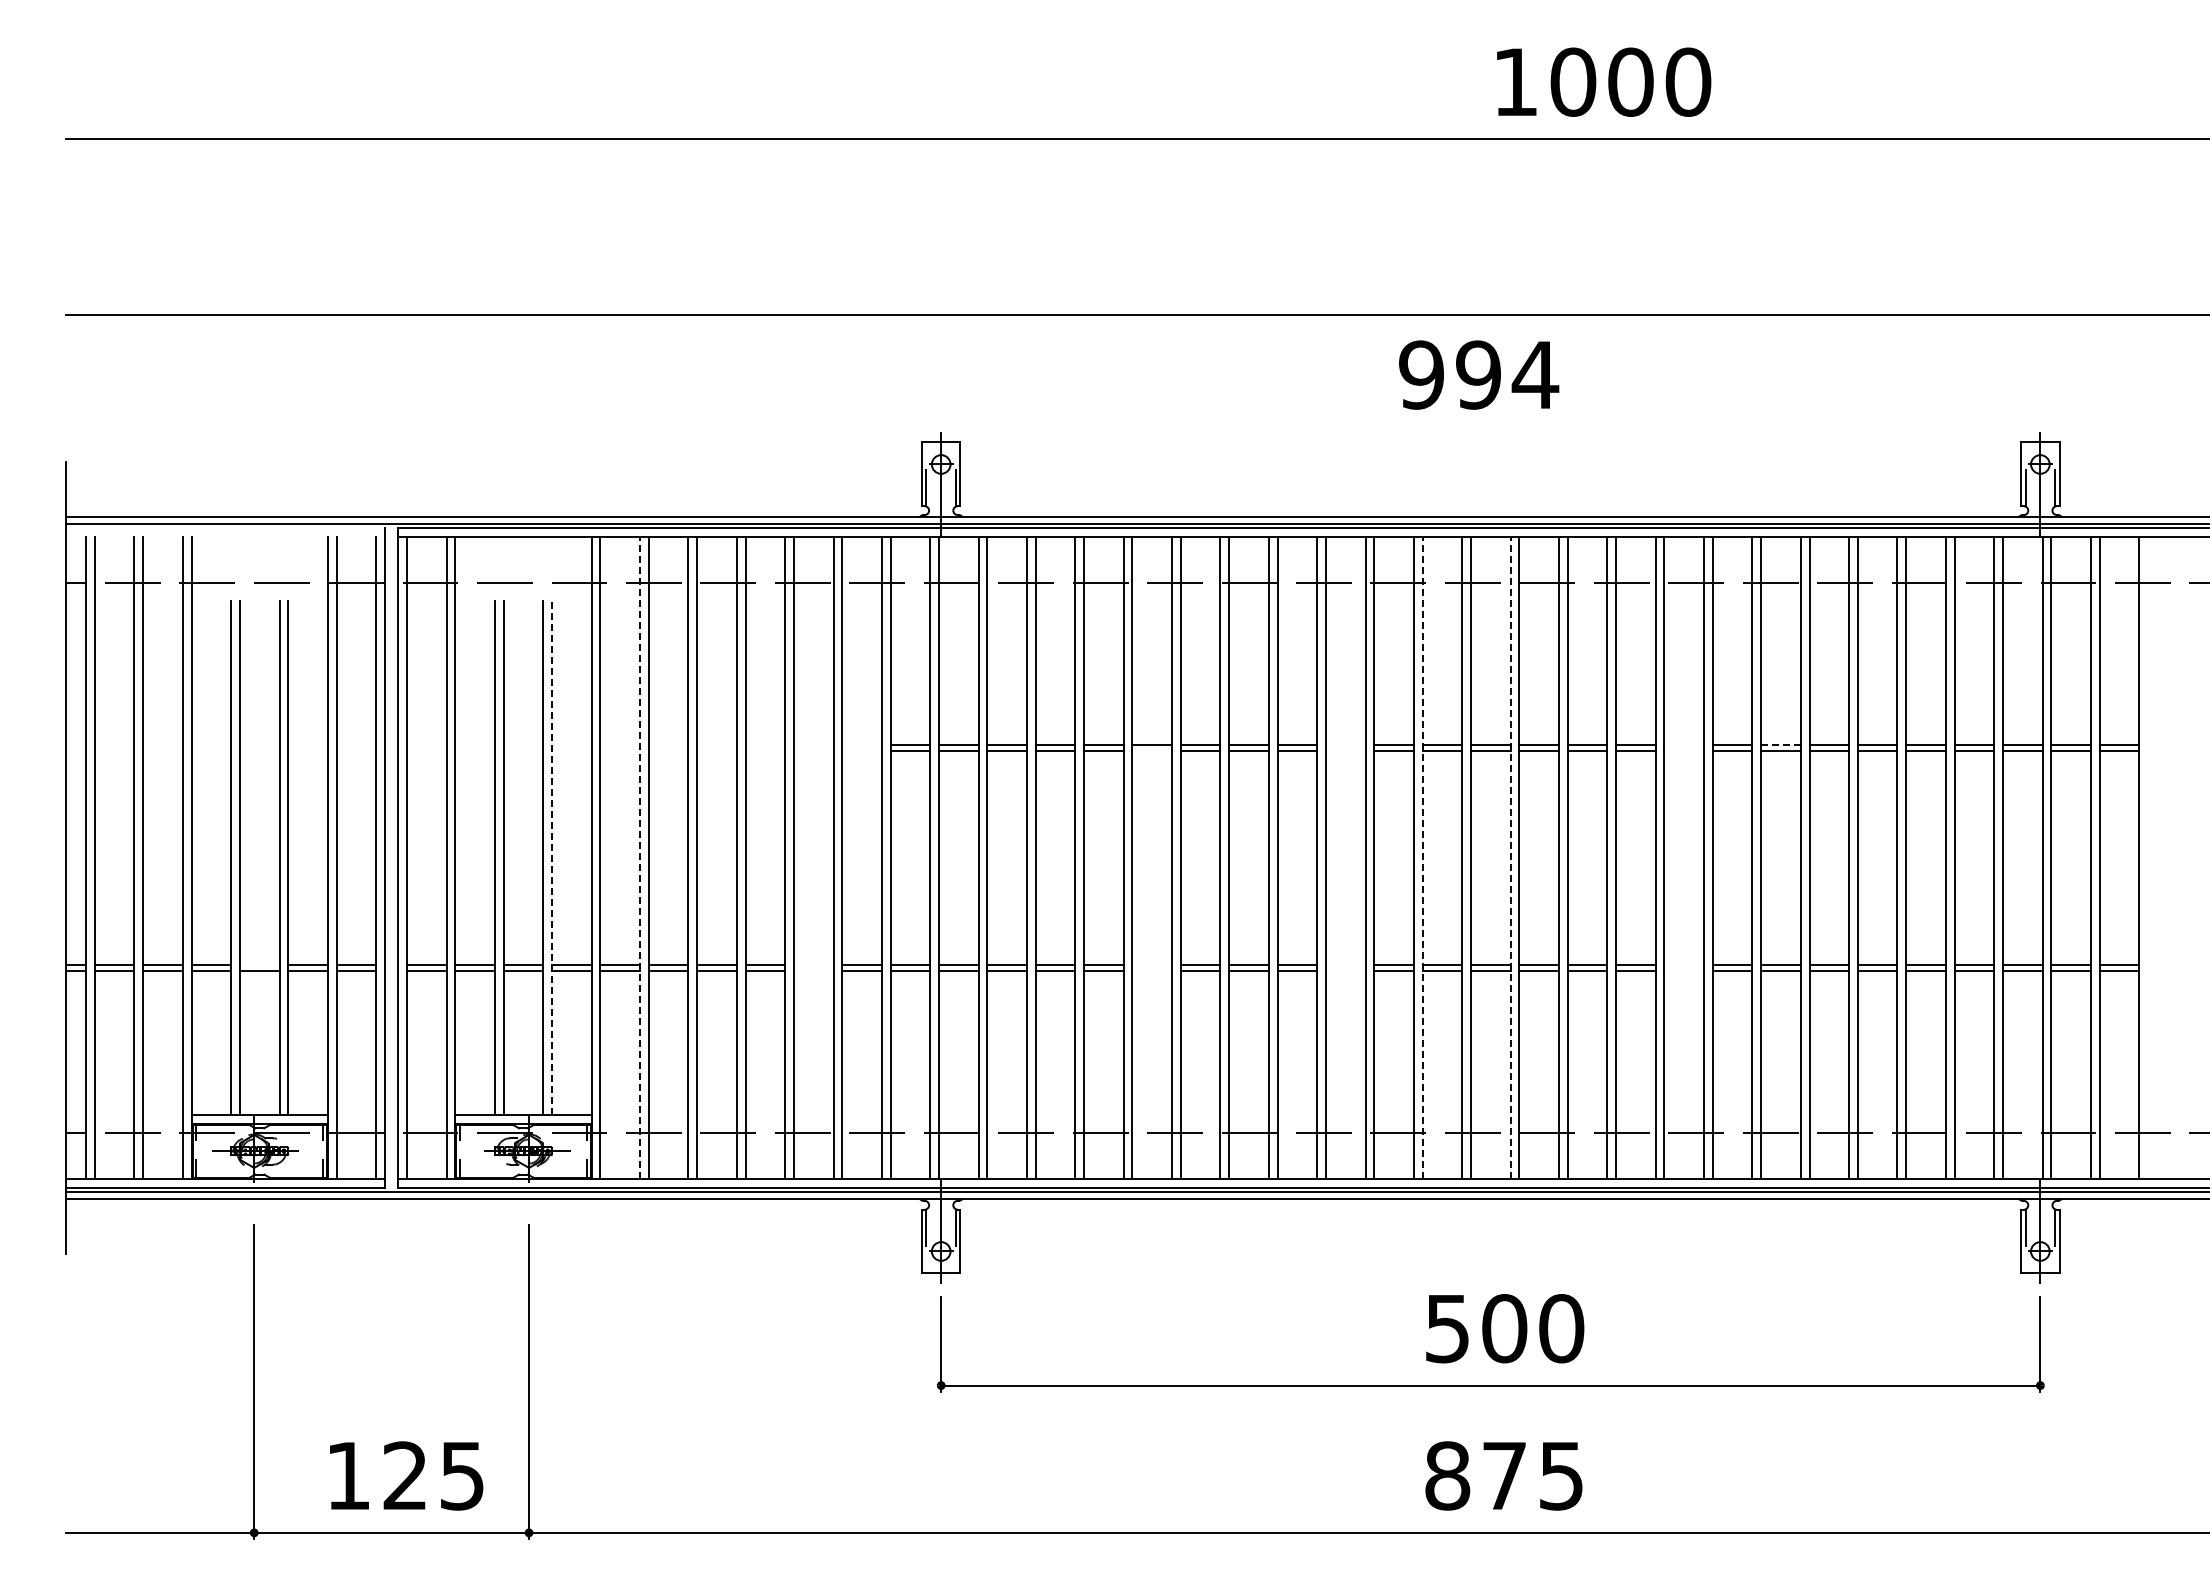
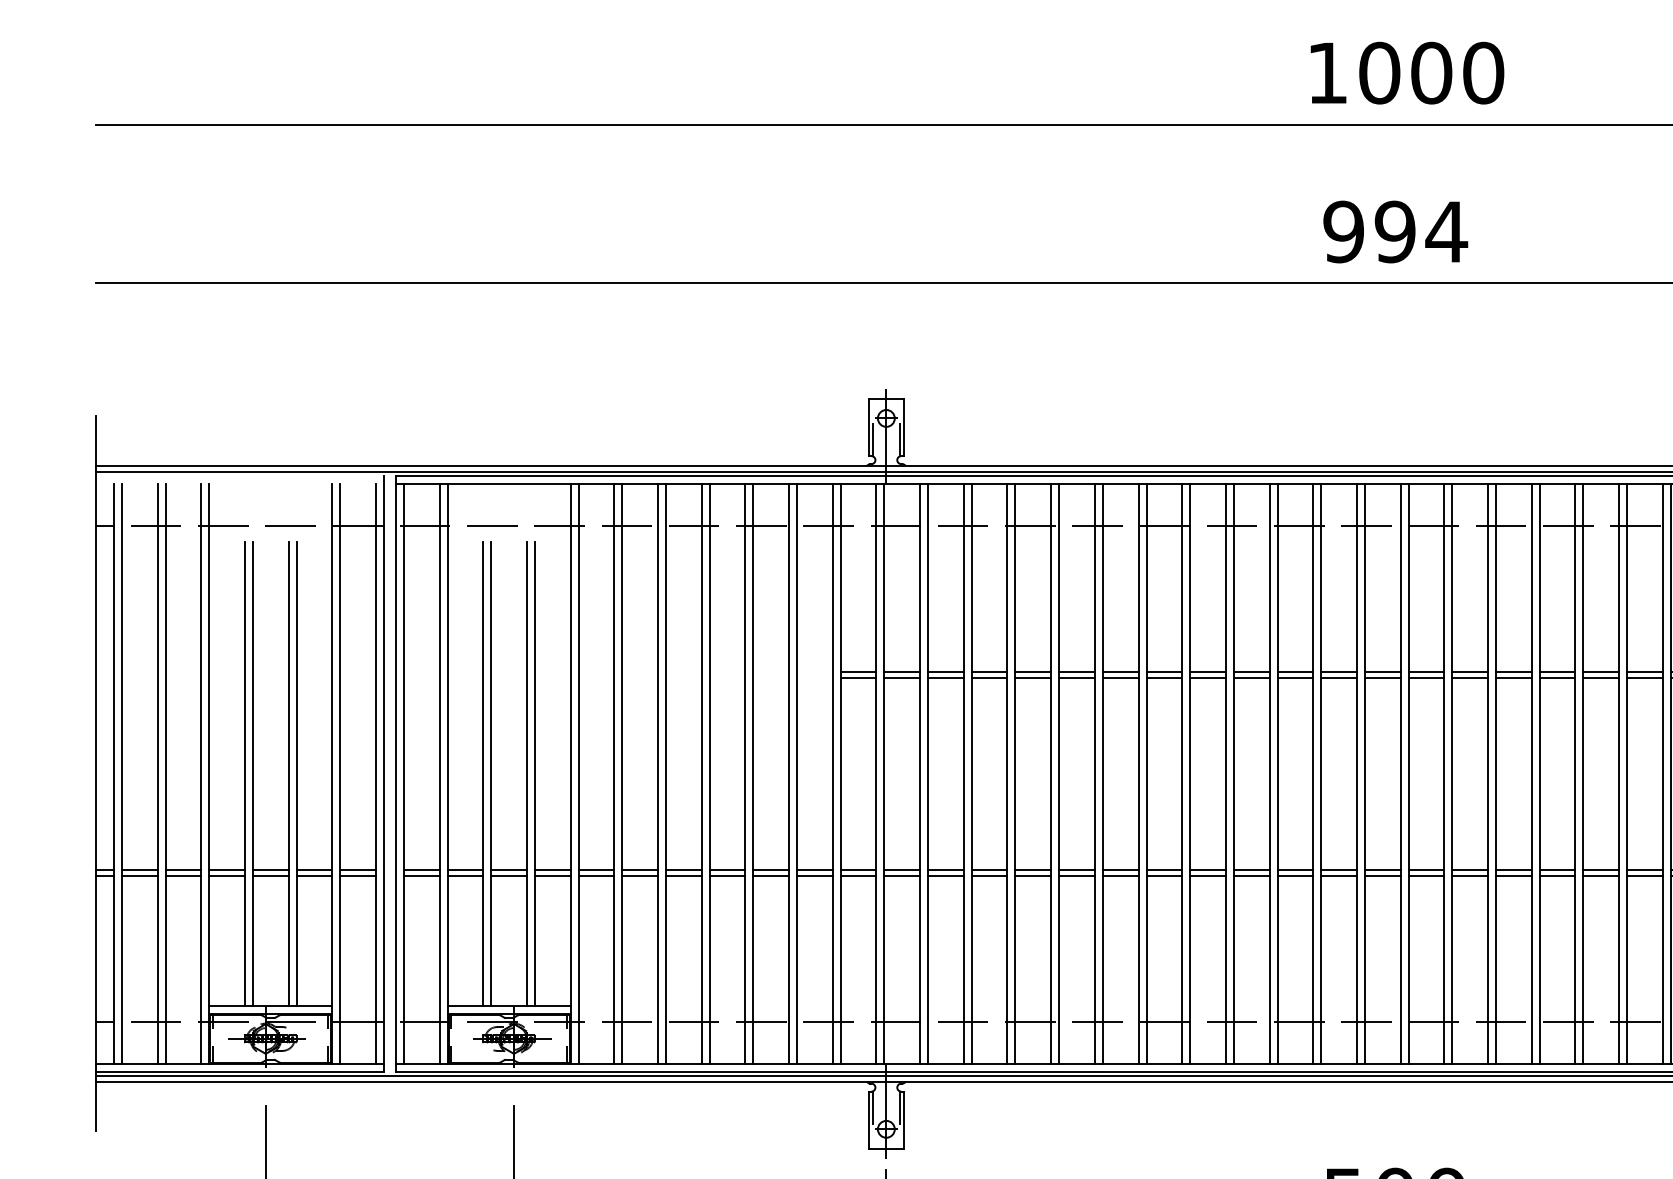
text: (1604, 81) -> (1407, 72), moved
text: (1479, 374) -> (1396, 231), moved
line: (1345, 744) -> (1251, 671), added
line: (1684, 744) -> (1557, 671), added
line: (1780, 744) -> (1644, 671), dashed -> solid
line: (1152, 751) -> (1077, 677), added
line: (1345, 751) -> (1251, 677), added
line: (1684, 751) -> (1557, 677), added
line: (552, 857) -> (535, 773), dashed -> solid
line: (640, 857) -> (614, 773), dashed -> solid
line: (1422, 857) -> (1321, 773), dashed -> solid
line: (1510, 857) -> (1400, 773), dashed -> solid
line: (259, 964) -> (270, 870), added
line: (813, 964) -> (770, 870), added
line: (1152, 964) -> (1077, 870), added
line: (1345, 964) -> (1251, 870), added
line: (1684, 964) -> (1557, 870), added
line: (813, 971) -> (770, 876), added
line: (1152, 971) -> (1077, 876), added
line: (1345, 971) -> (1251, 876), added
line: (1684, 971) -> (1557, 876), added

